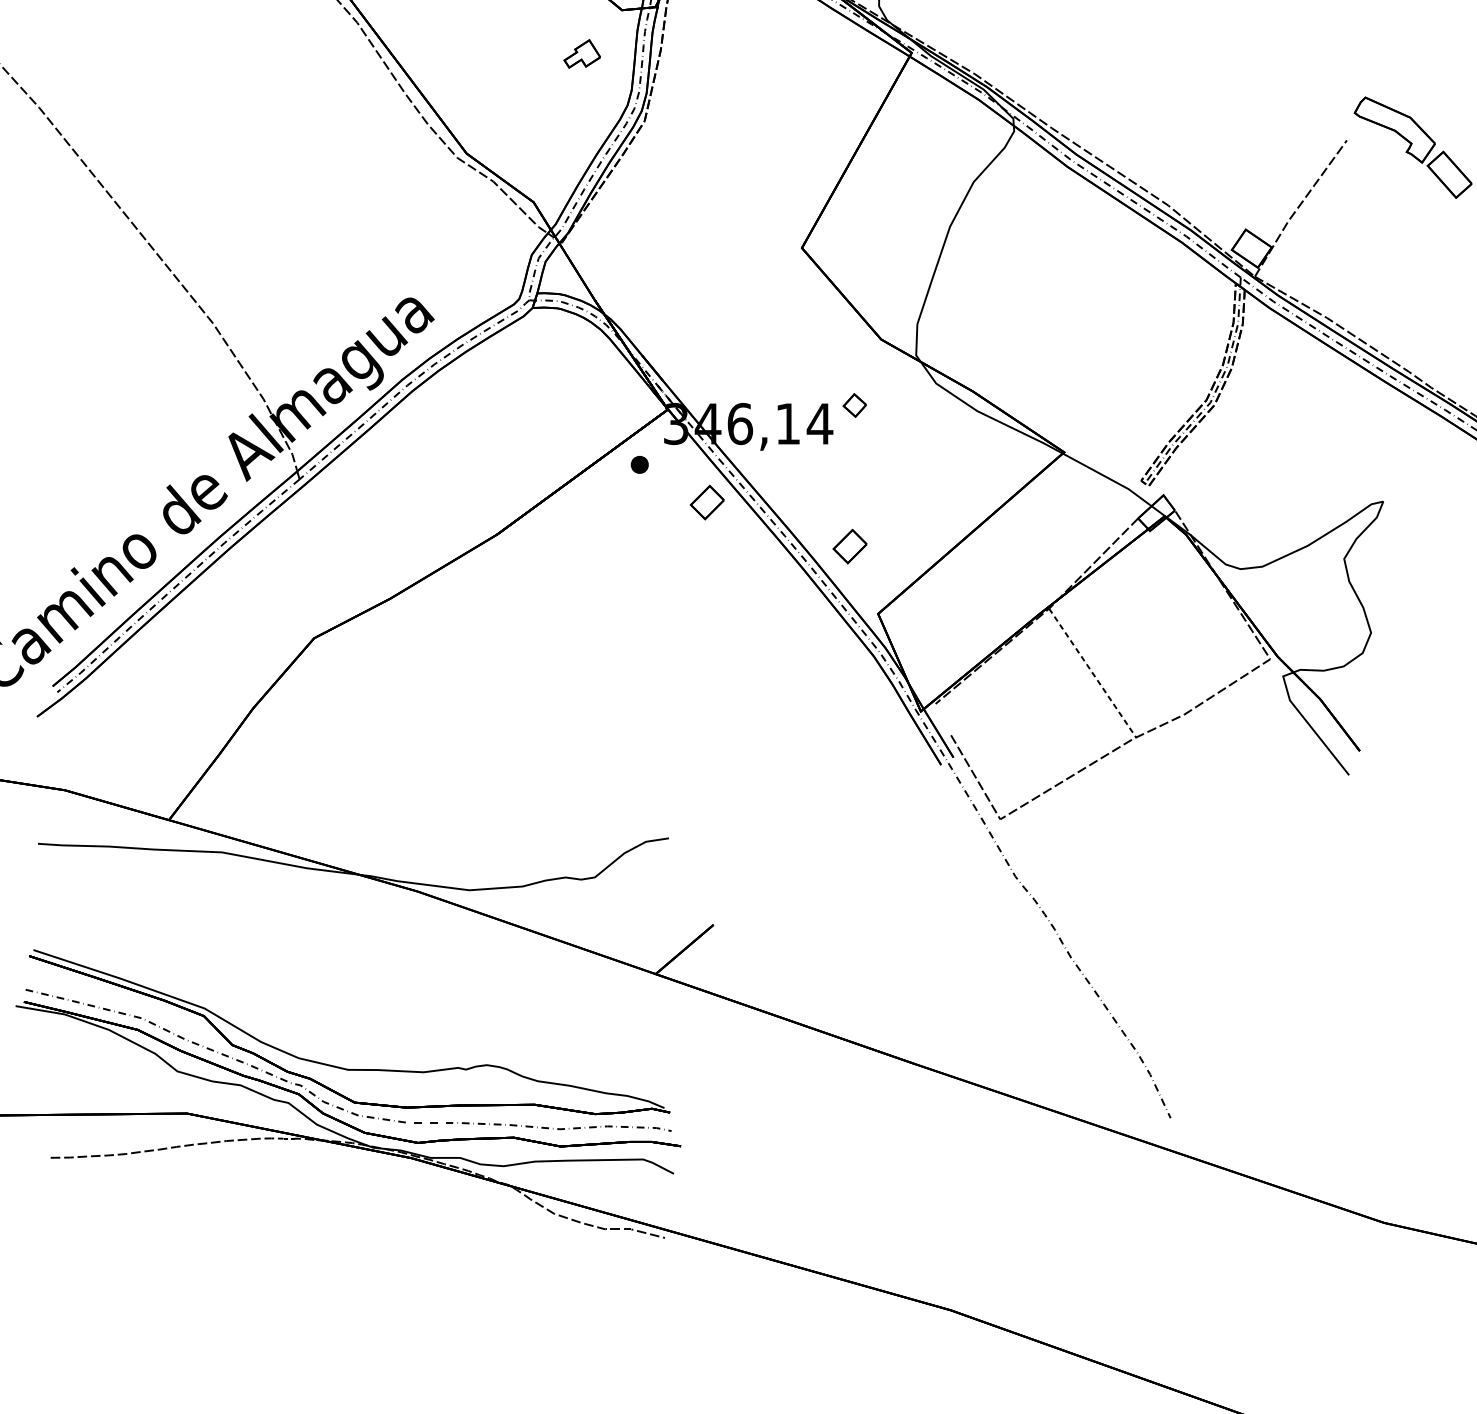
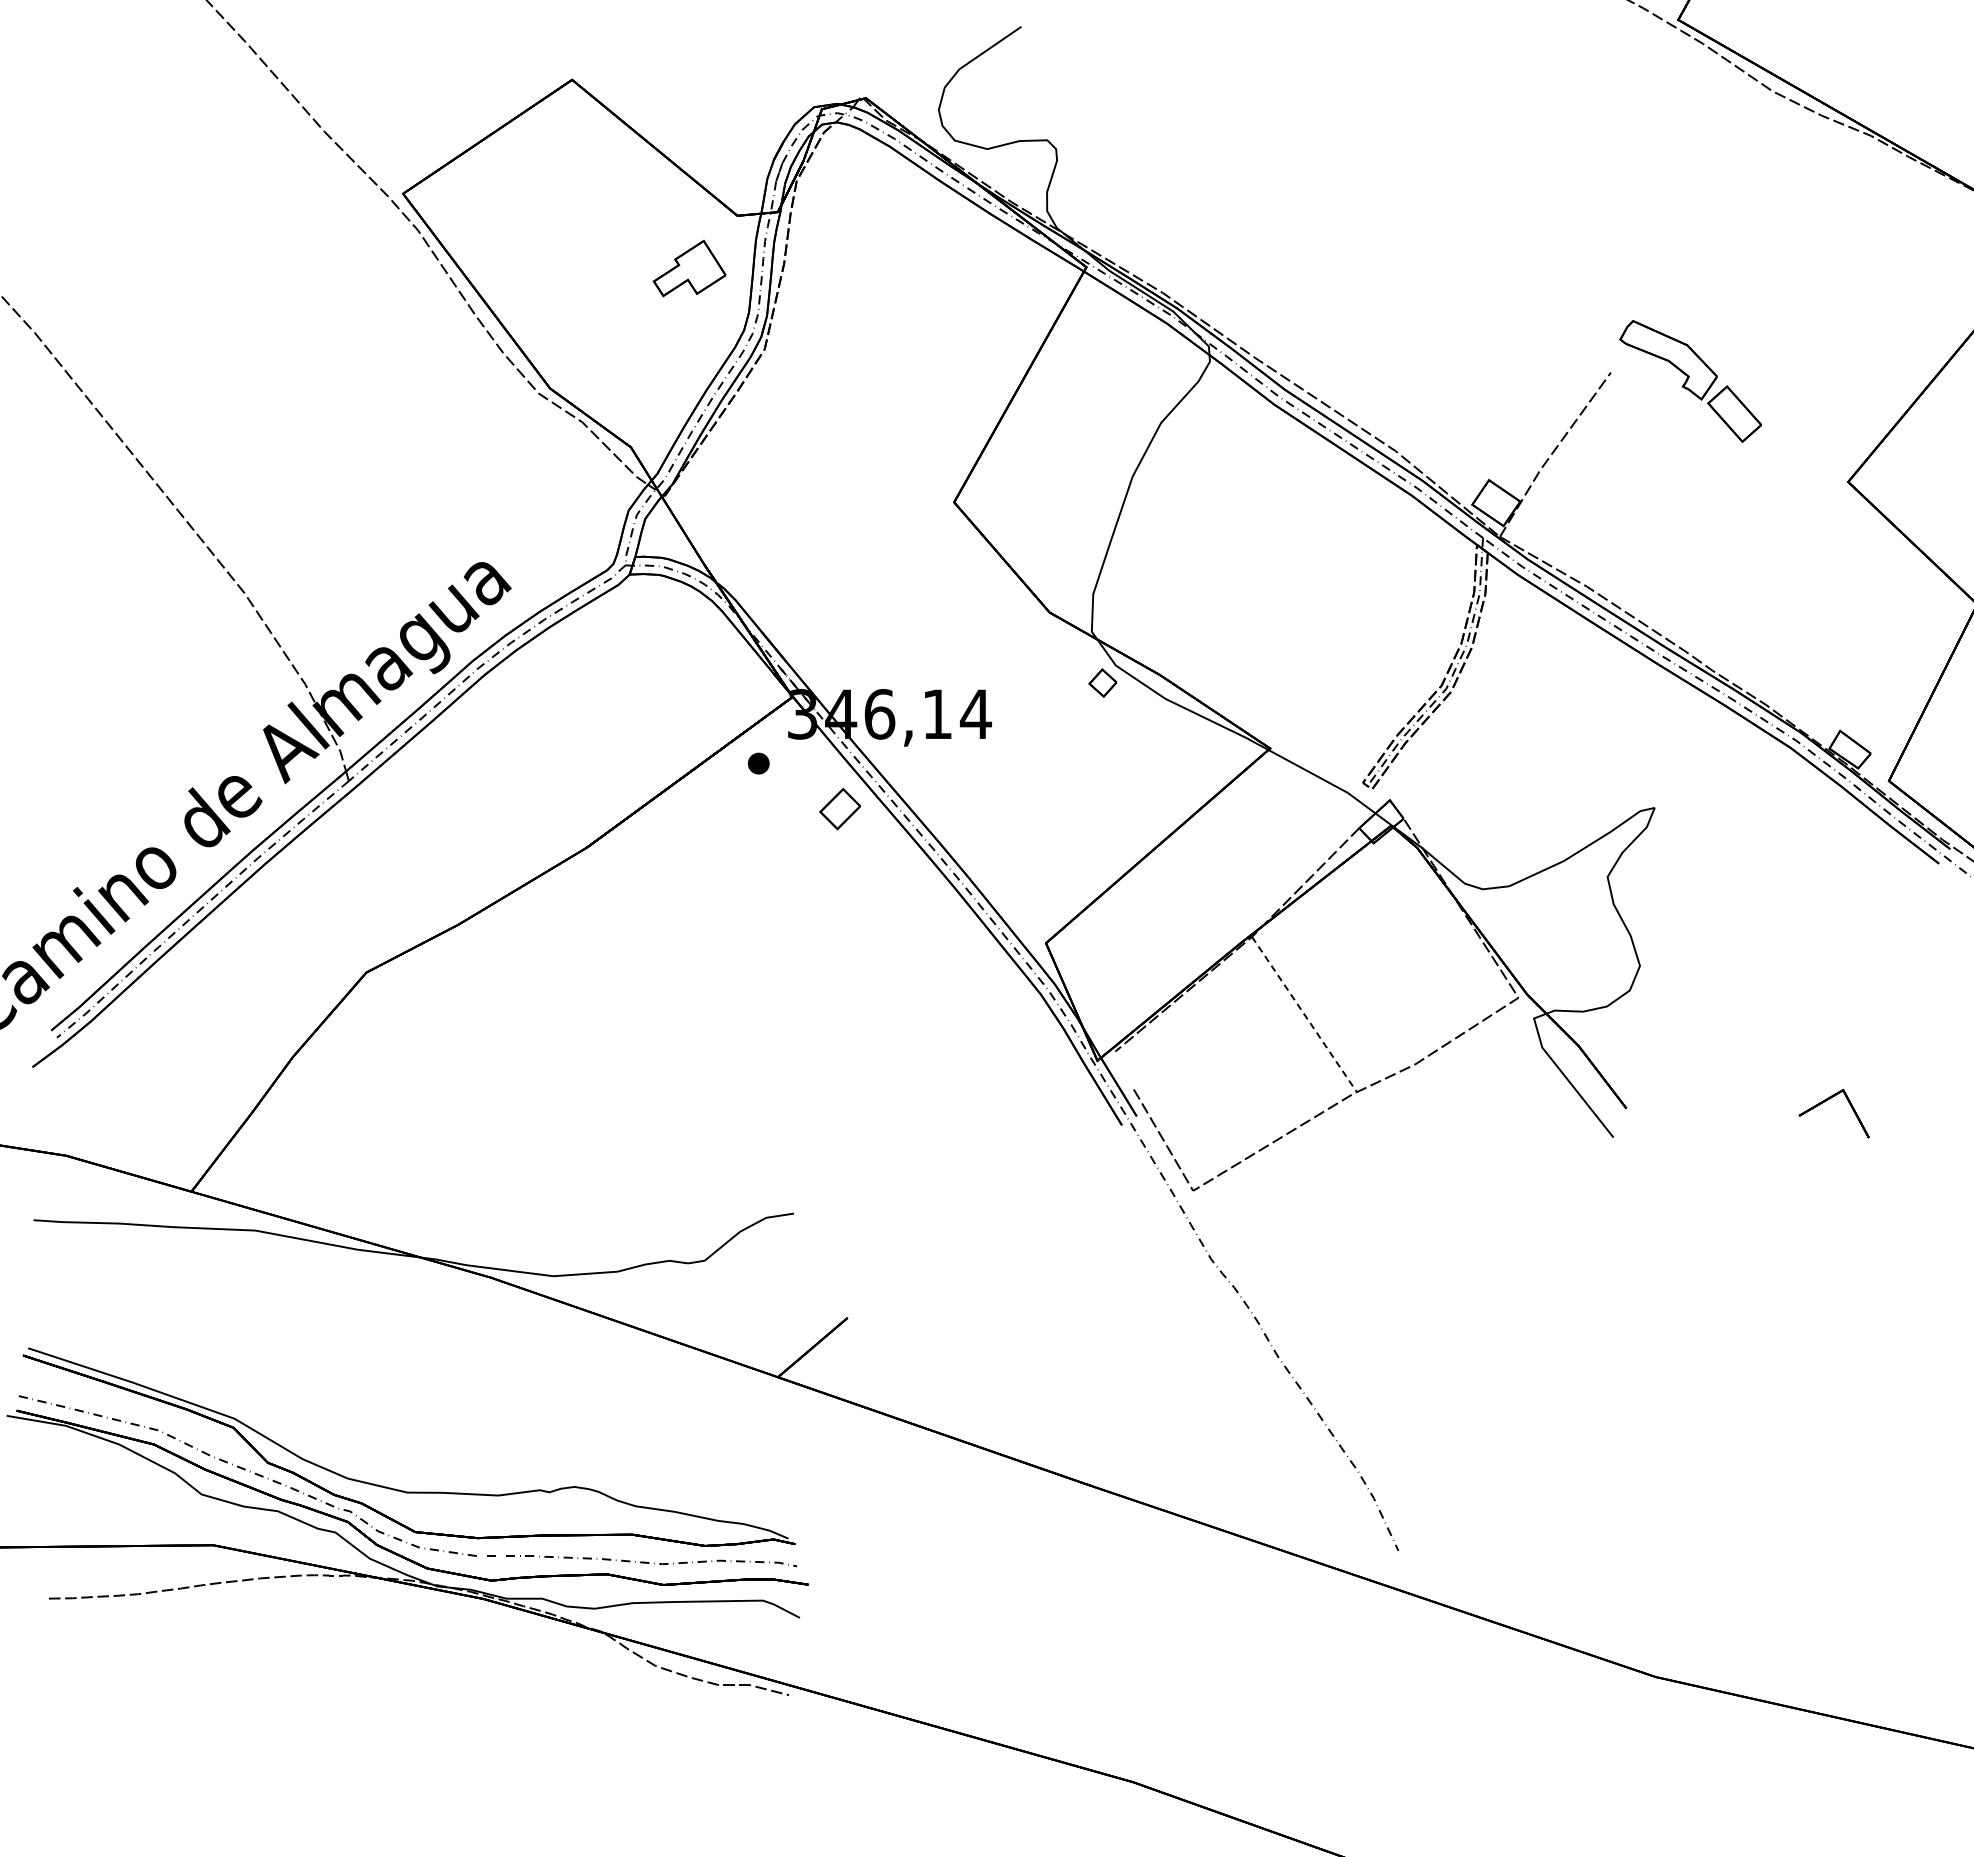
part: (582, 53) -> (689, 268), size x1.67
part: (854, 405) -> (1102, 682), moved
part: (849, 546) -> (1011, 862), removed

